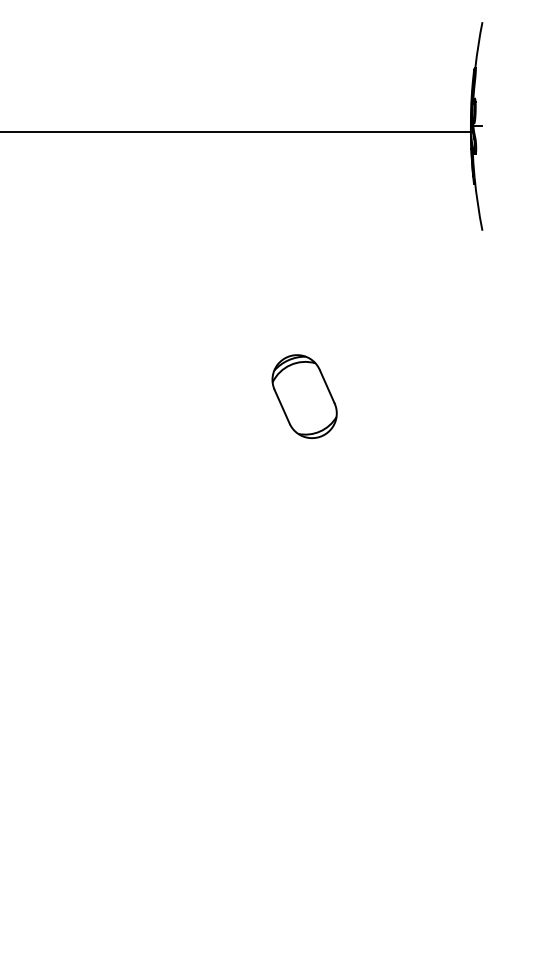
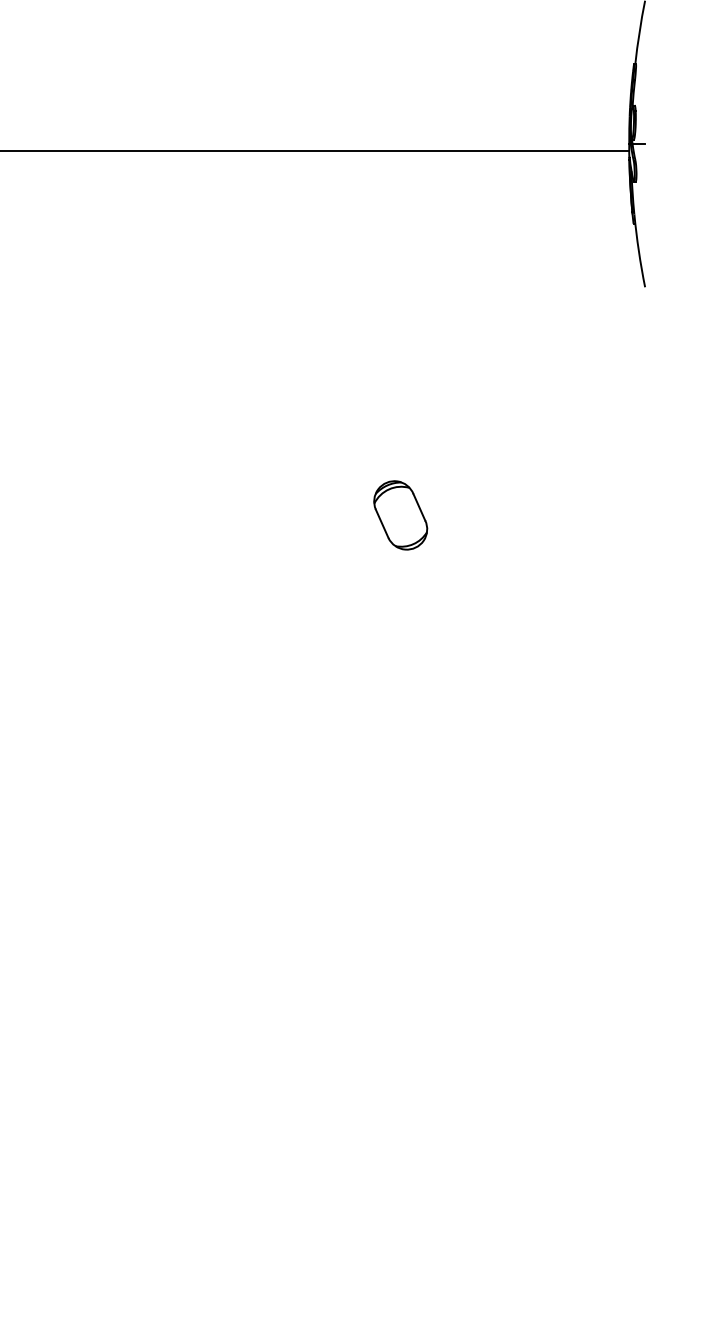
part: (304, 396) -> (400, 515), size x0.6

